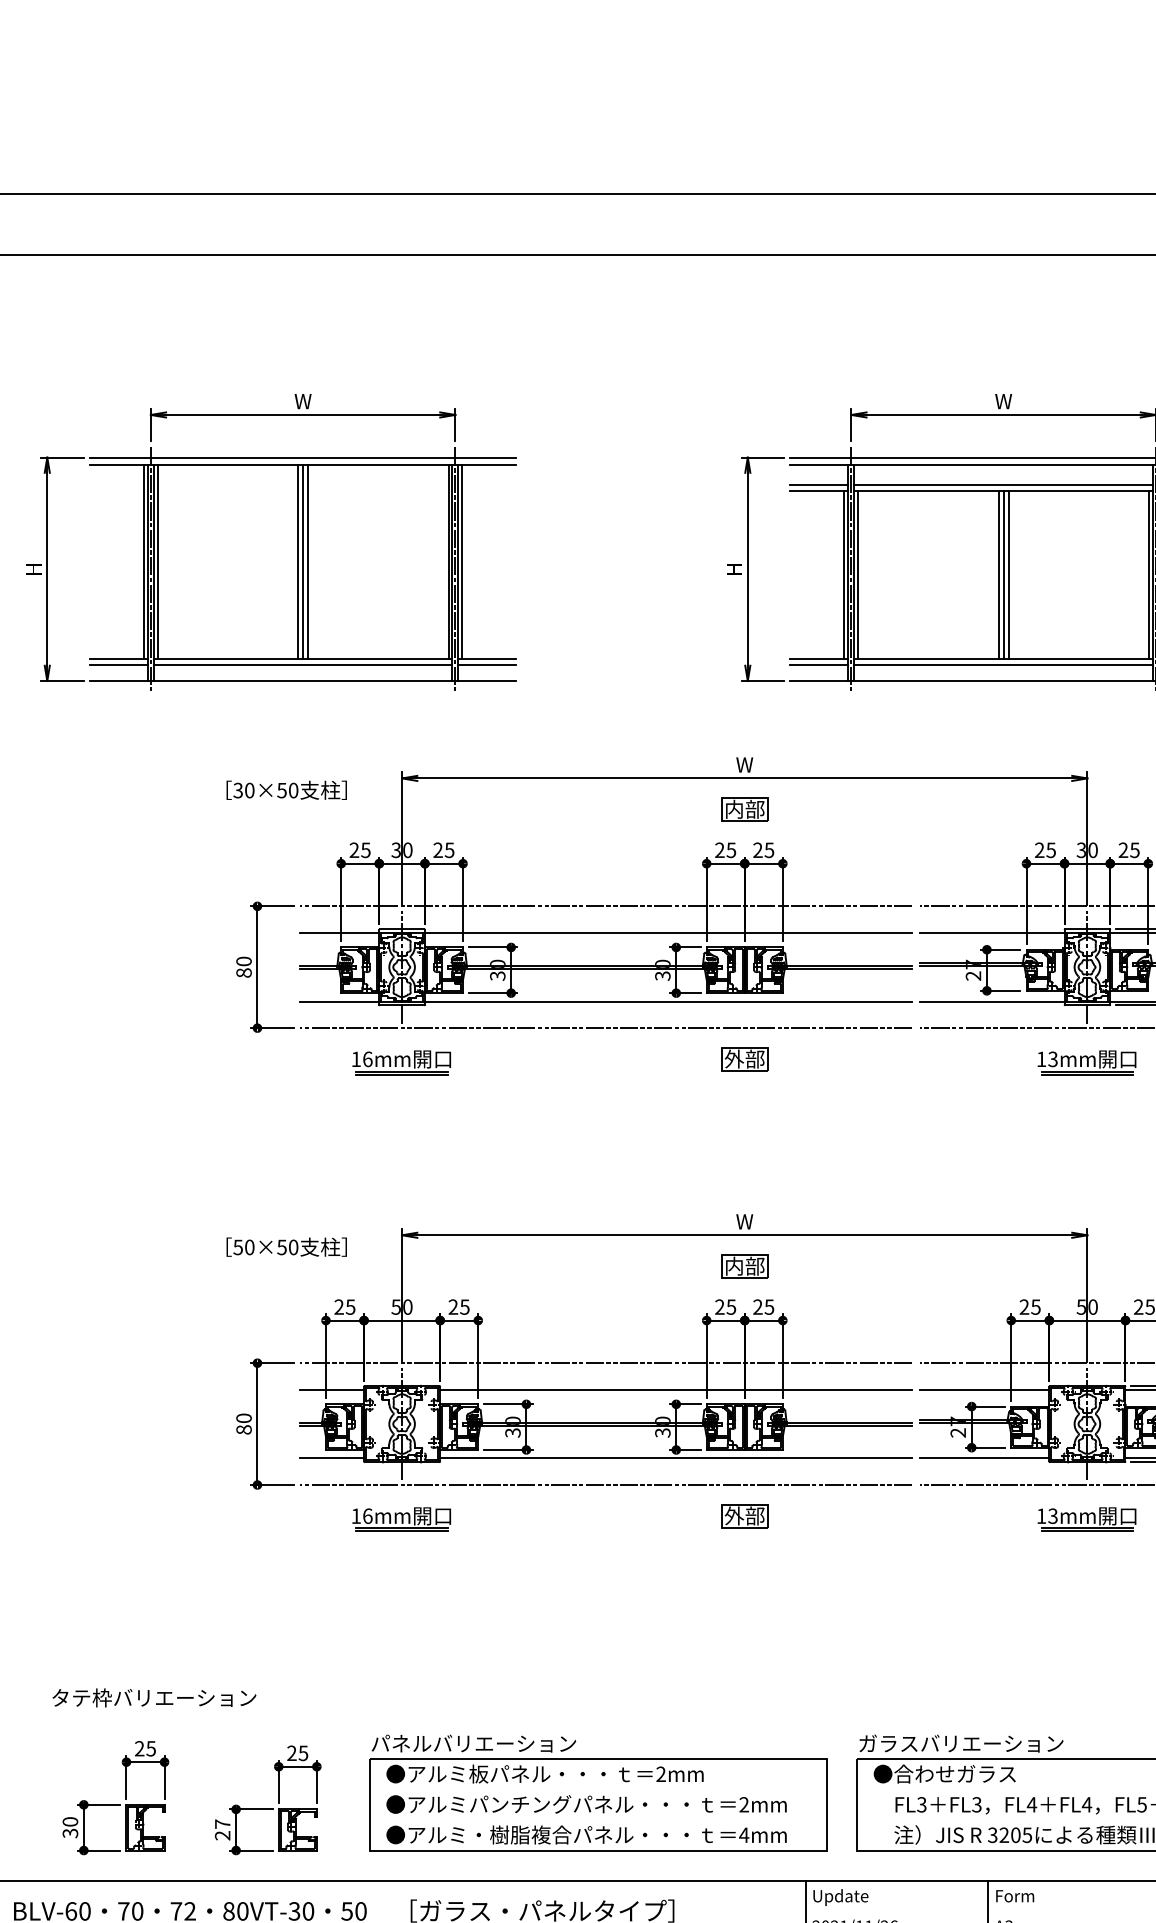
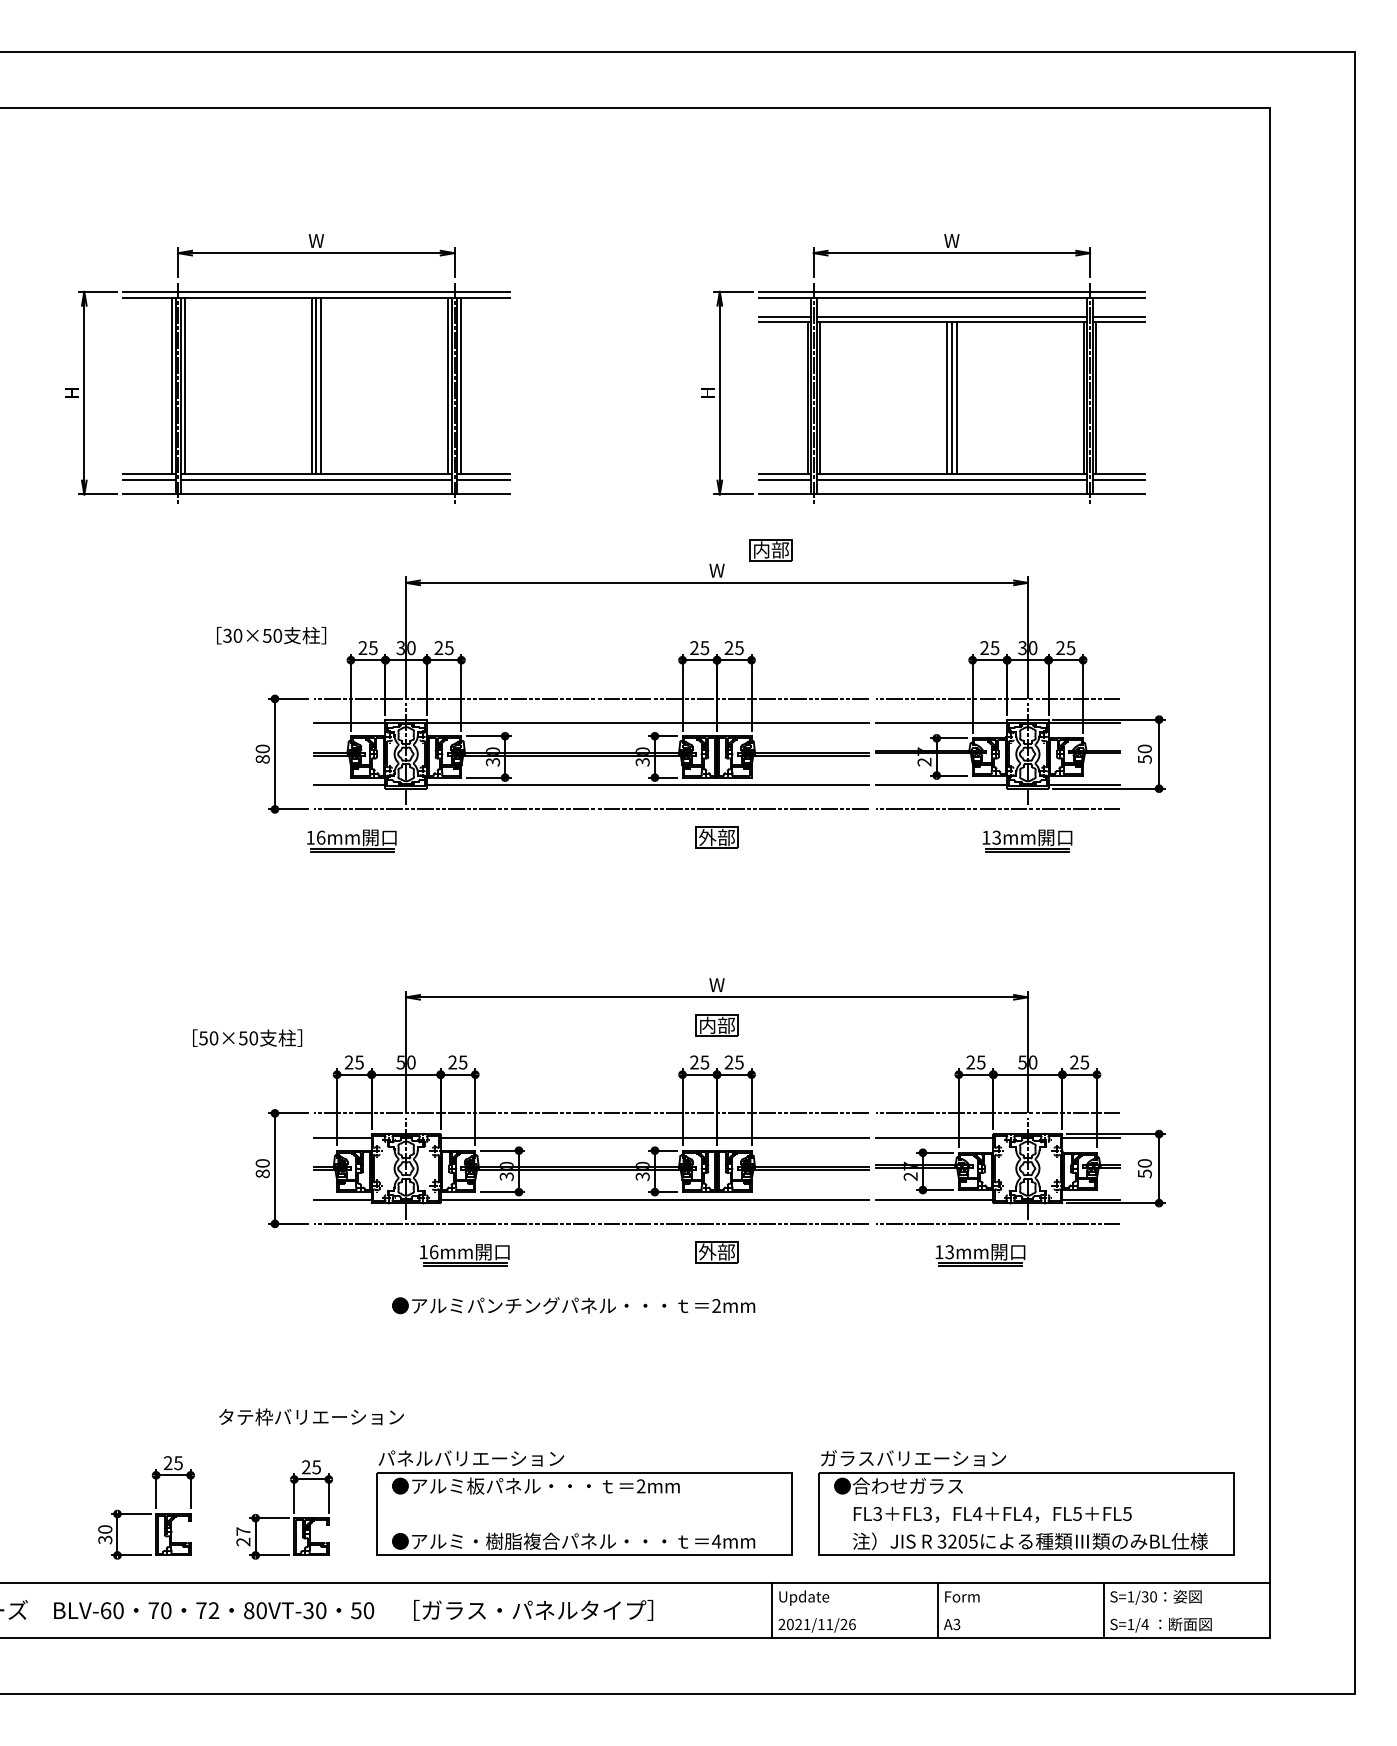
text: (286, 790) -> (271, 635), moved
part: (744, 809) -> (770, 550), moved
part: (401, 1062) -> (351, 840), moved
text: (286, 1246) -> (247, 1037), moved
part: (401, 1519) -> (464, 1255), moved
part: (1086, 1519) -> (980, 1255), moved
text: (154, 1697) -> (311, 1416), moved
text: (586, 1804) -> (573, 1305), moved

